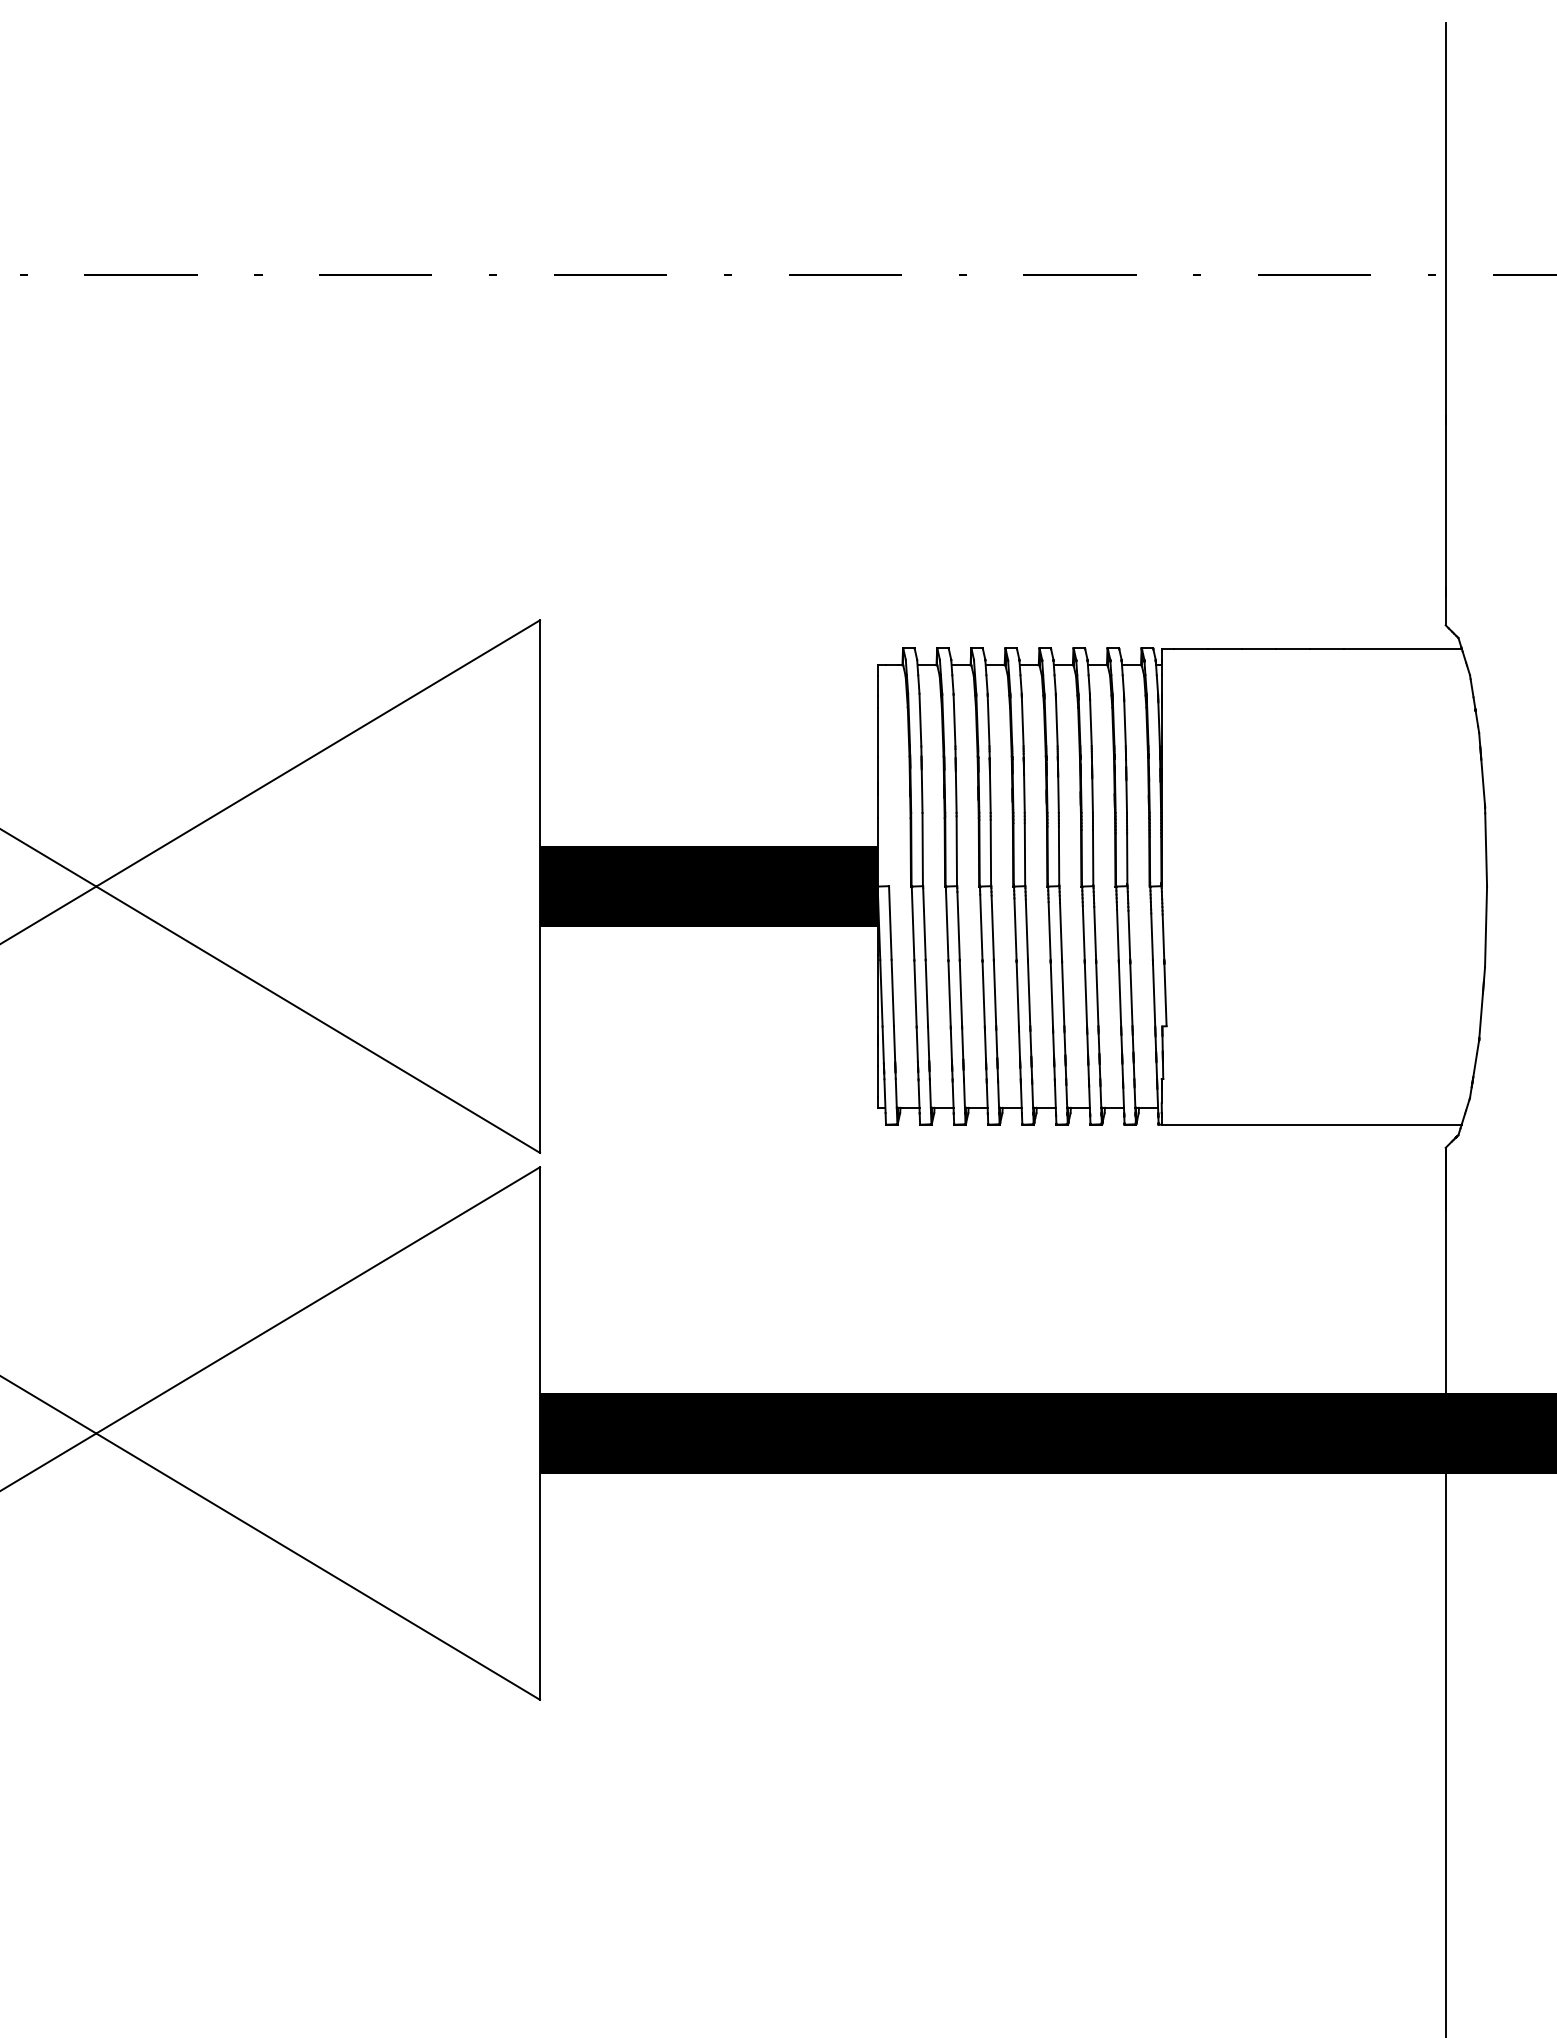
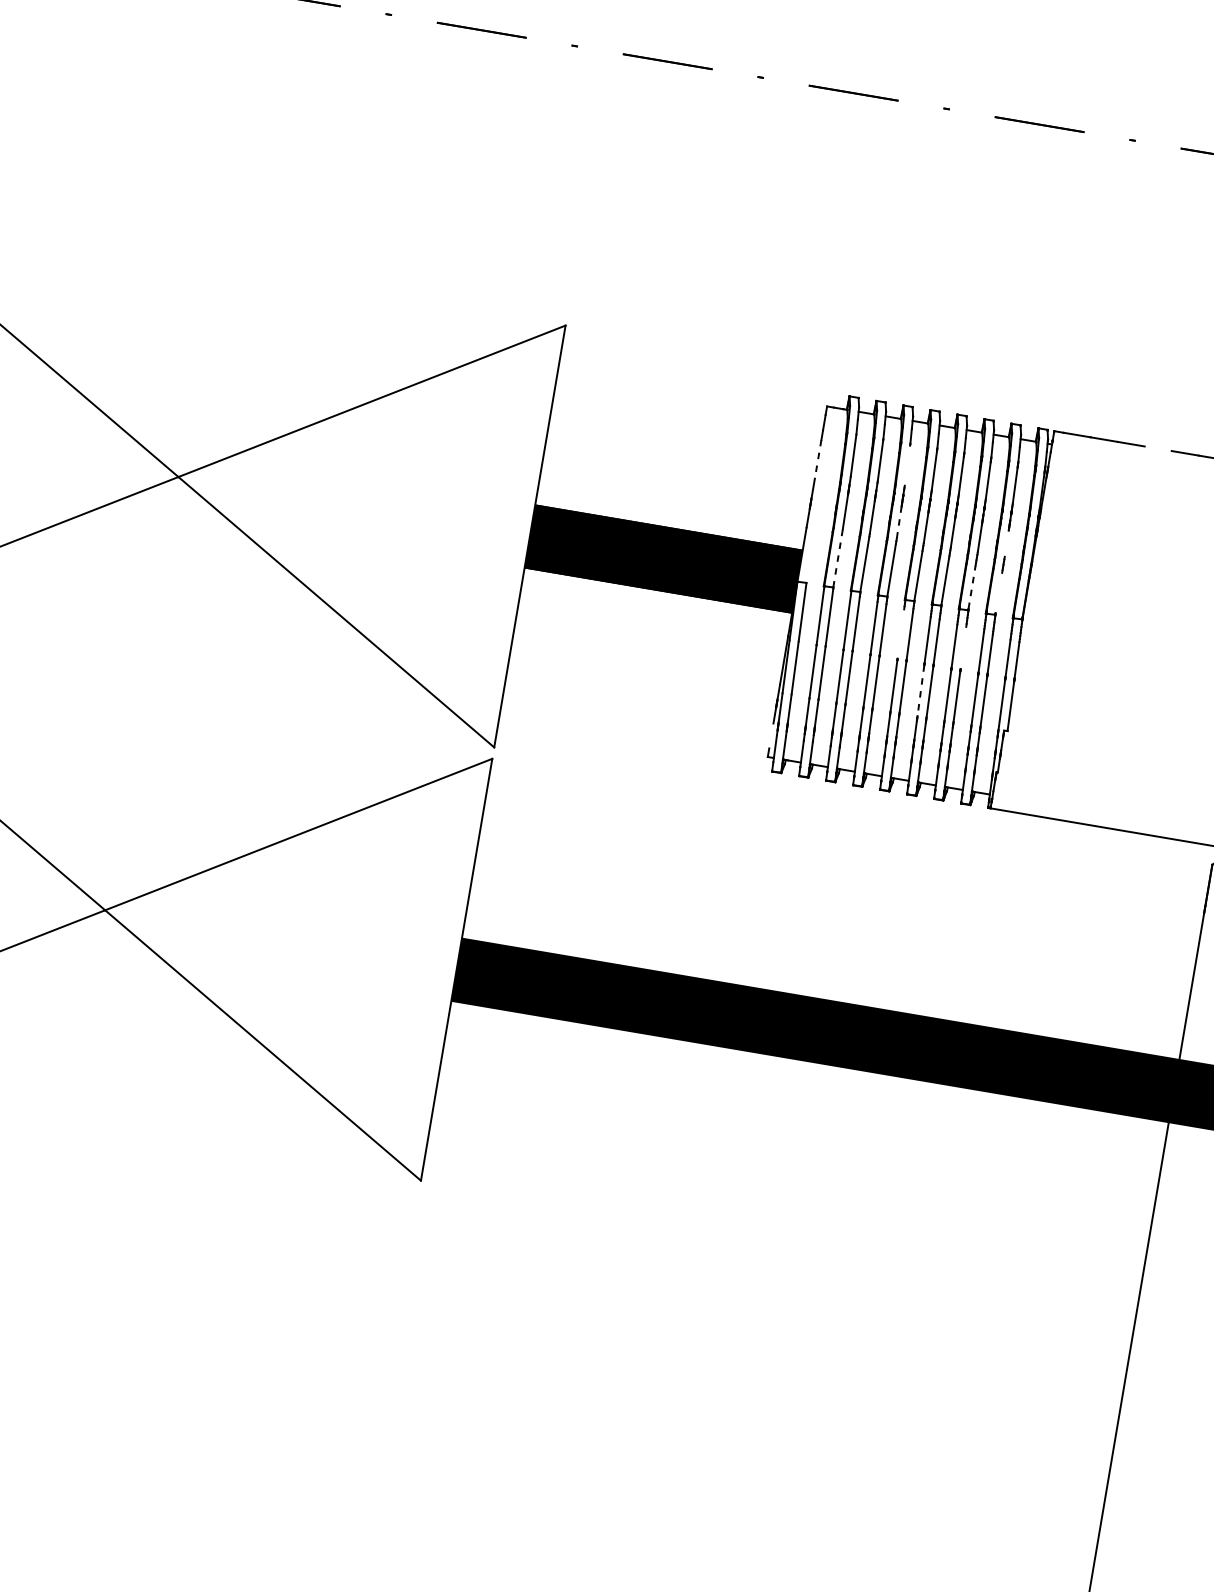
line: (1292, 648) -> (1157, 448), removed
line: (988, 721) -> (907, 465), removed
line: (877, 732) -> (817, 459), solid -> dashed
line: (990, 792) -> (899, 522), solid -> dashed
line: (1126, 796) -> (1006, 543), removed
line: (922, 849) -> (837, 558), solid -> dashed
line: (1093, 856) -> (972, 586), solid -> dashed
line: (1127, 858) -> (999, 592), removed
line: (1015, 929) -> (900, 634), removed
line: (1095, 932) -> (963, 647), removed
line: (1051, 994) -> (920, 690), solid -> dashed
line: (877, 1081) -> (771, 736), removed

